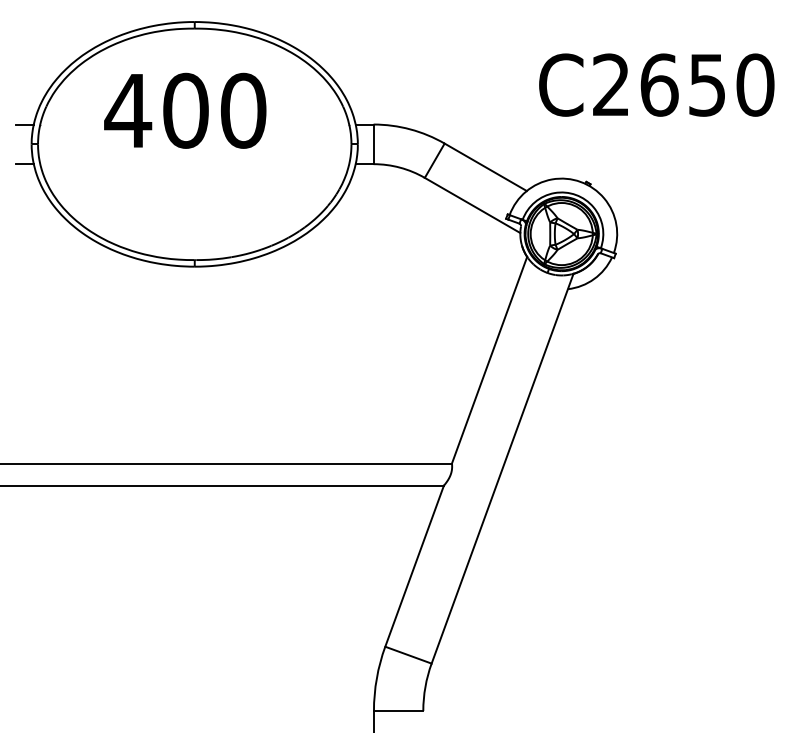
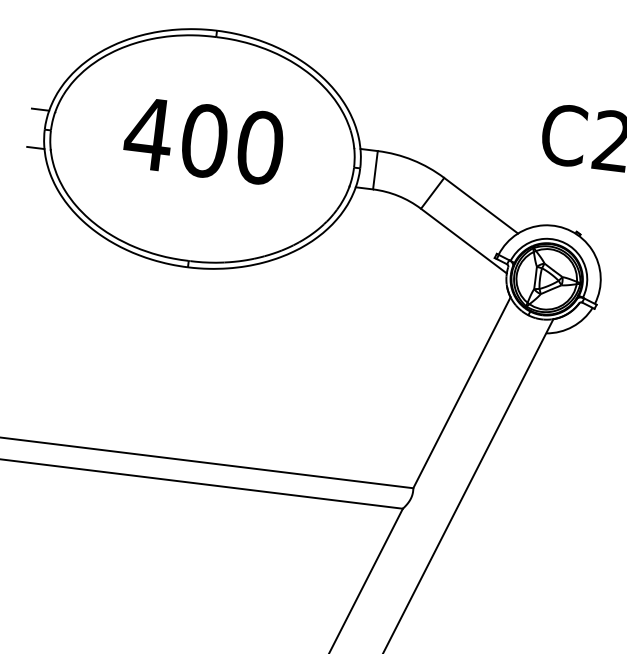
text: (185, 110) -> (204, 140), moved

